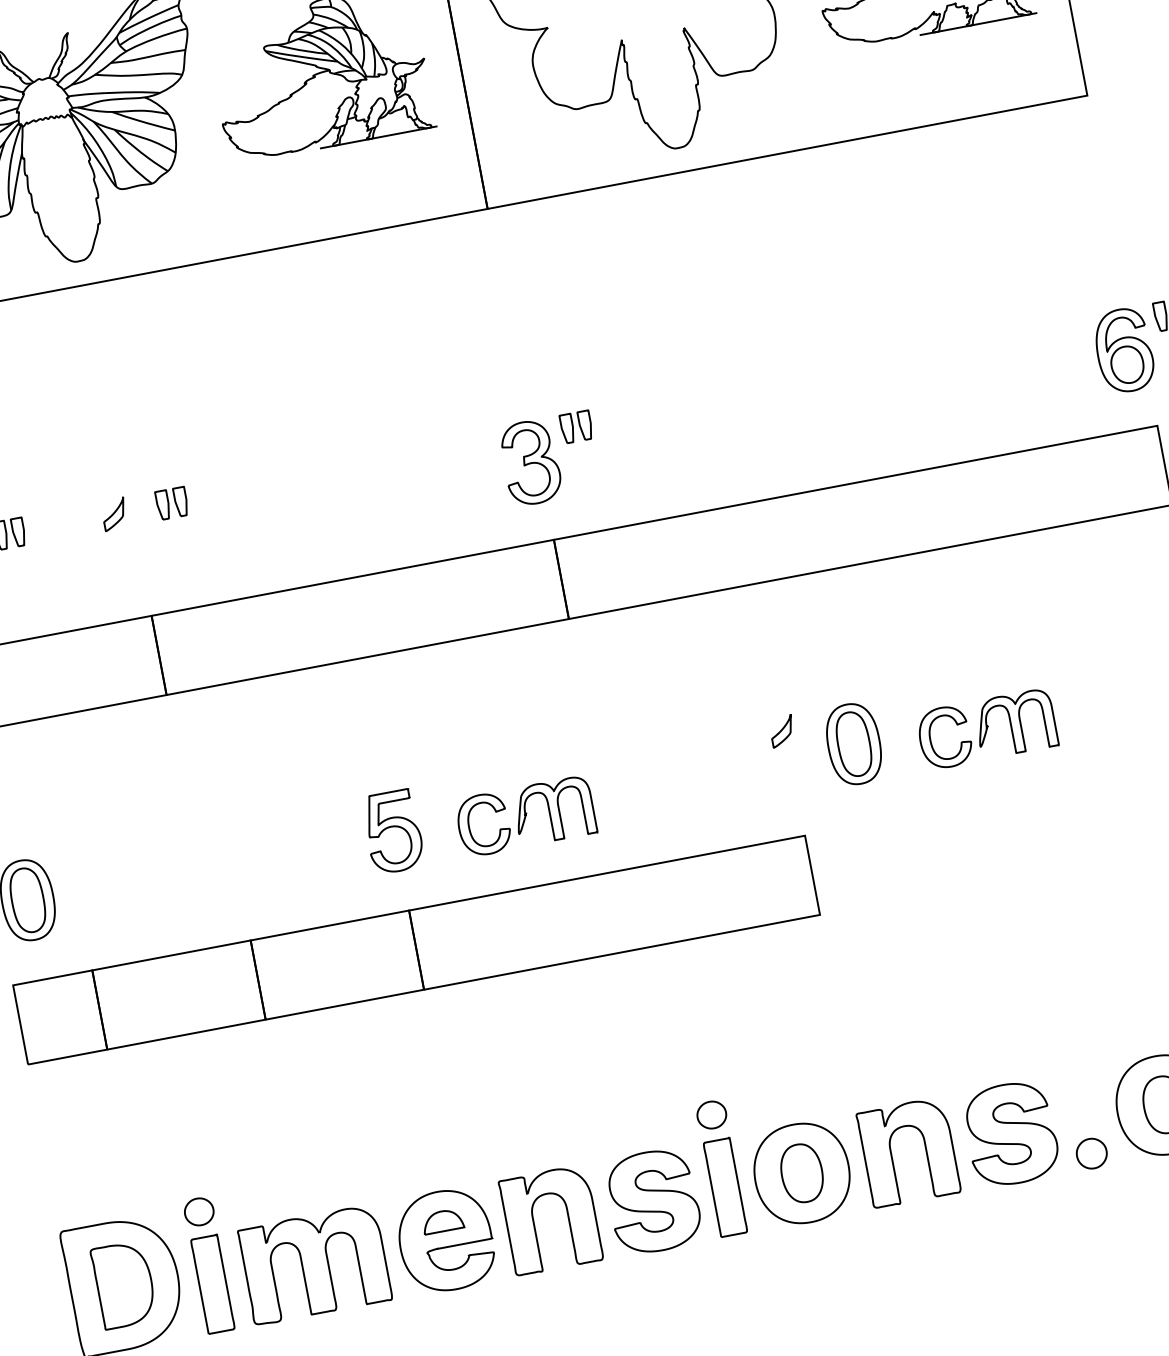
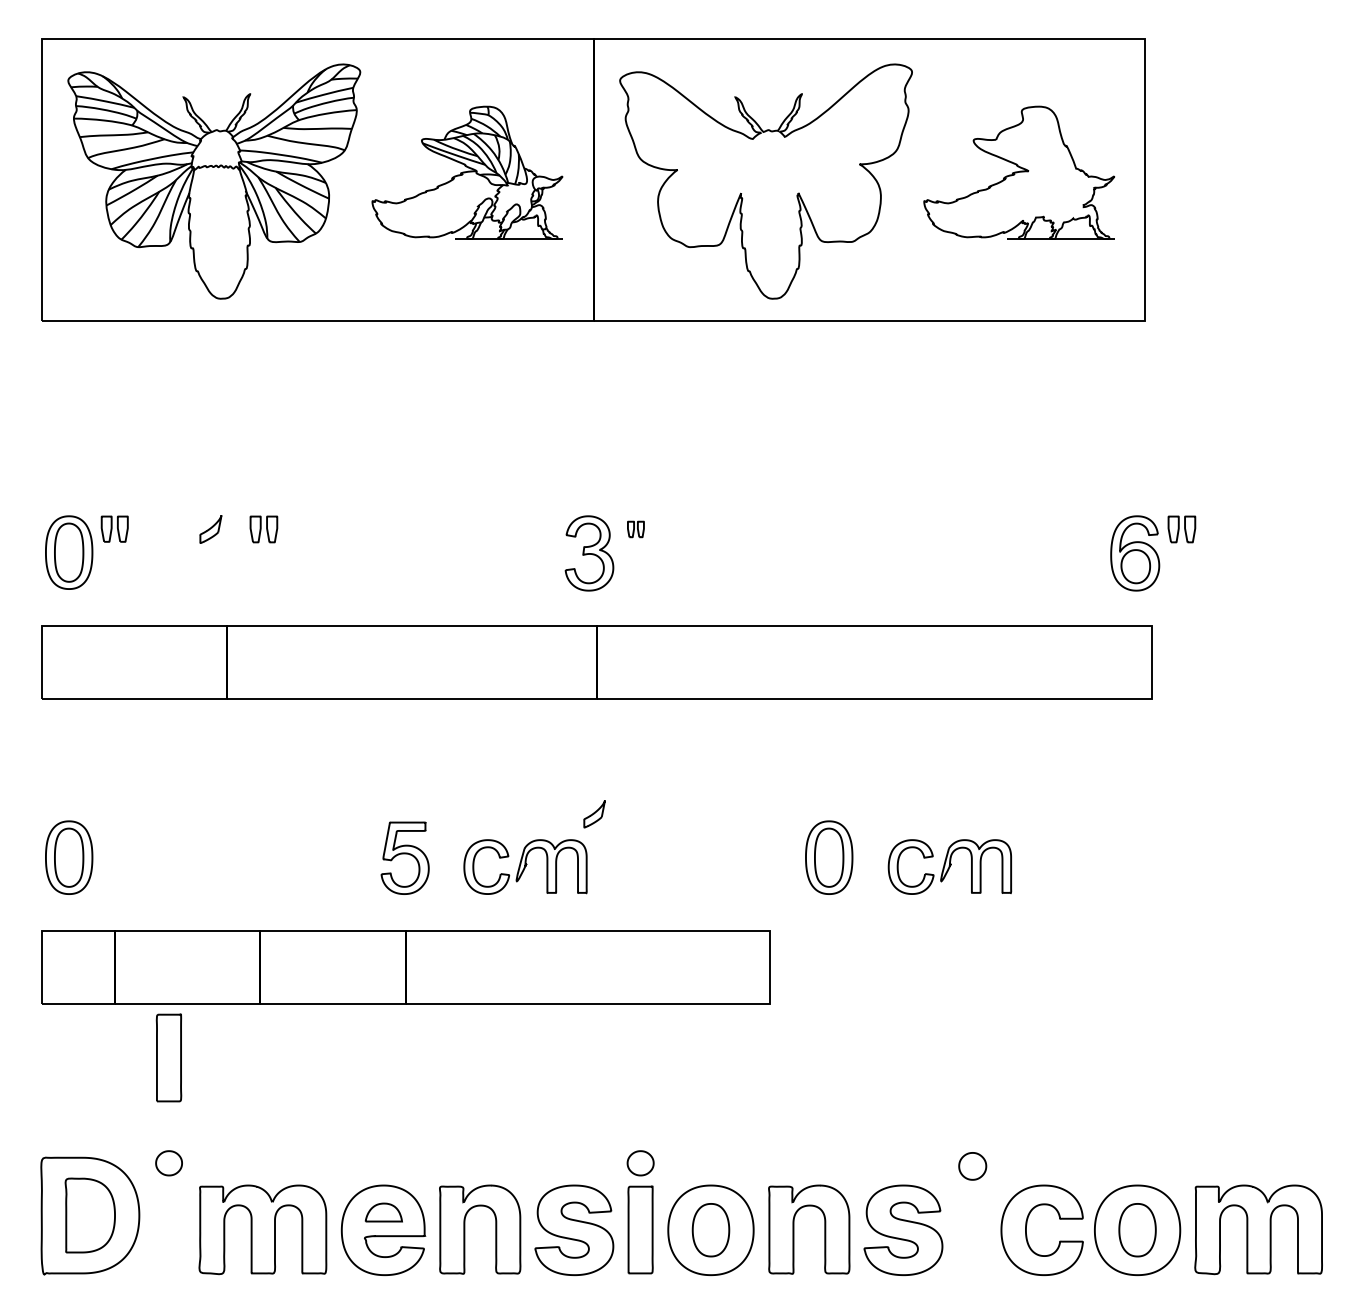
part: (576, 427) -> (635, 529), size x0.6
part: (782, 731) -> (594, 814), moved
part: (1091, 1153) -> (972, 1166), moved
part: (212, 1283) -> (168, 1057), moved

